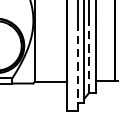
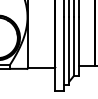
line: (89, 56) -> (73, 46), dashed -> solid
line: (77, 64) -> (63, 53), dashed -> solid

